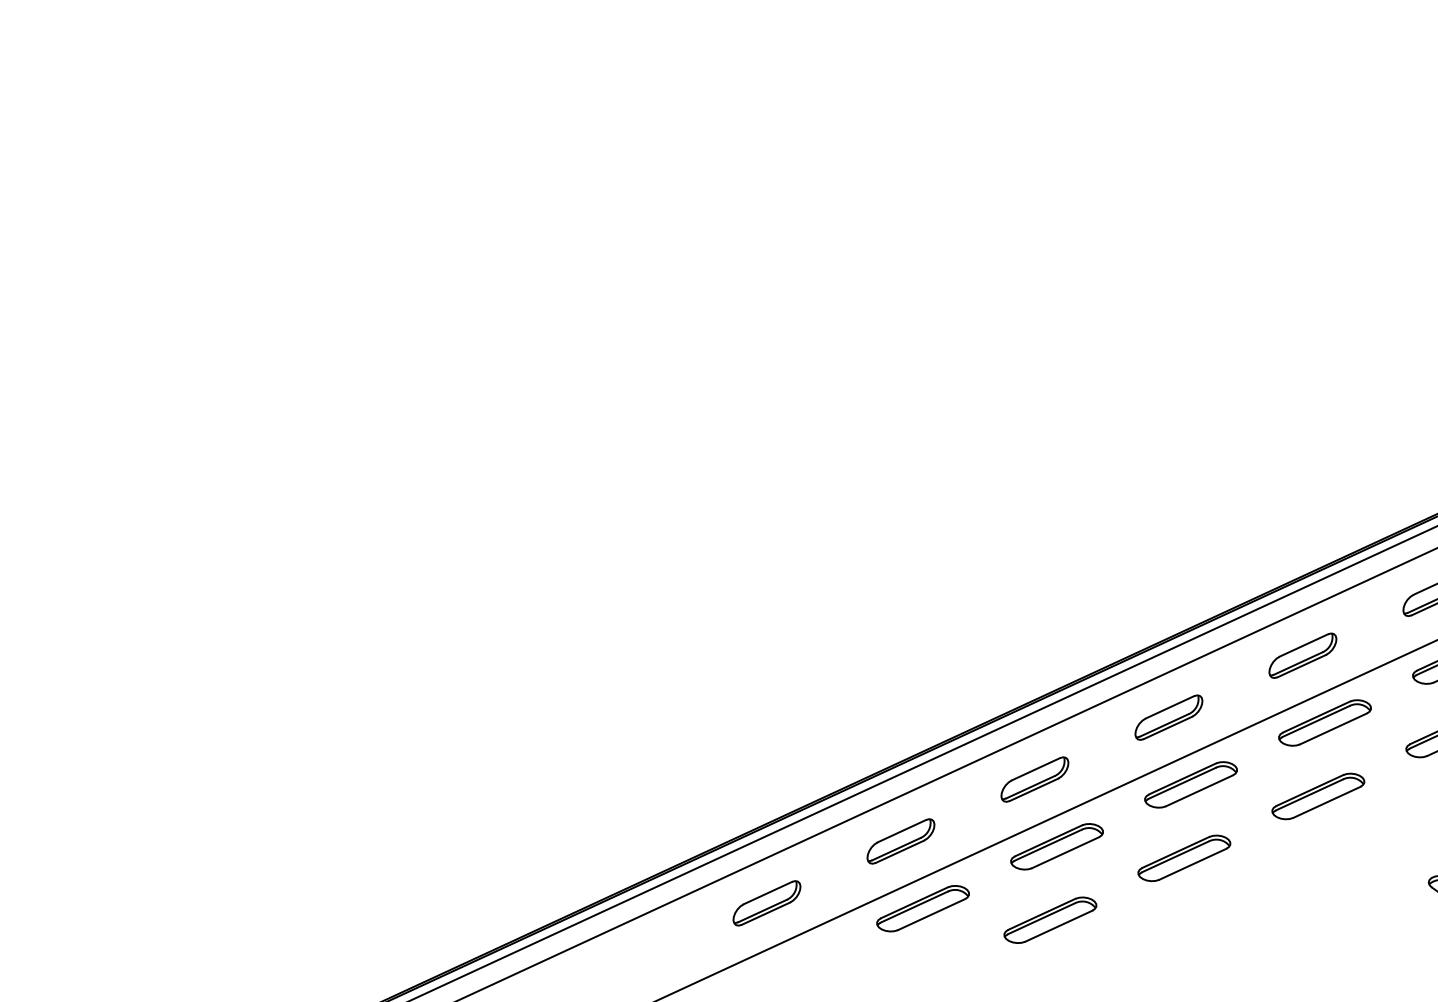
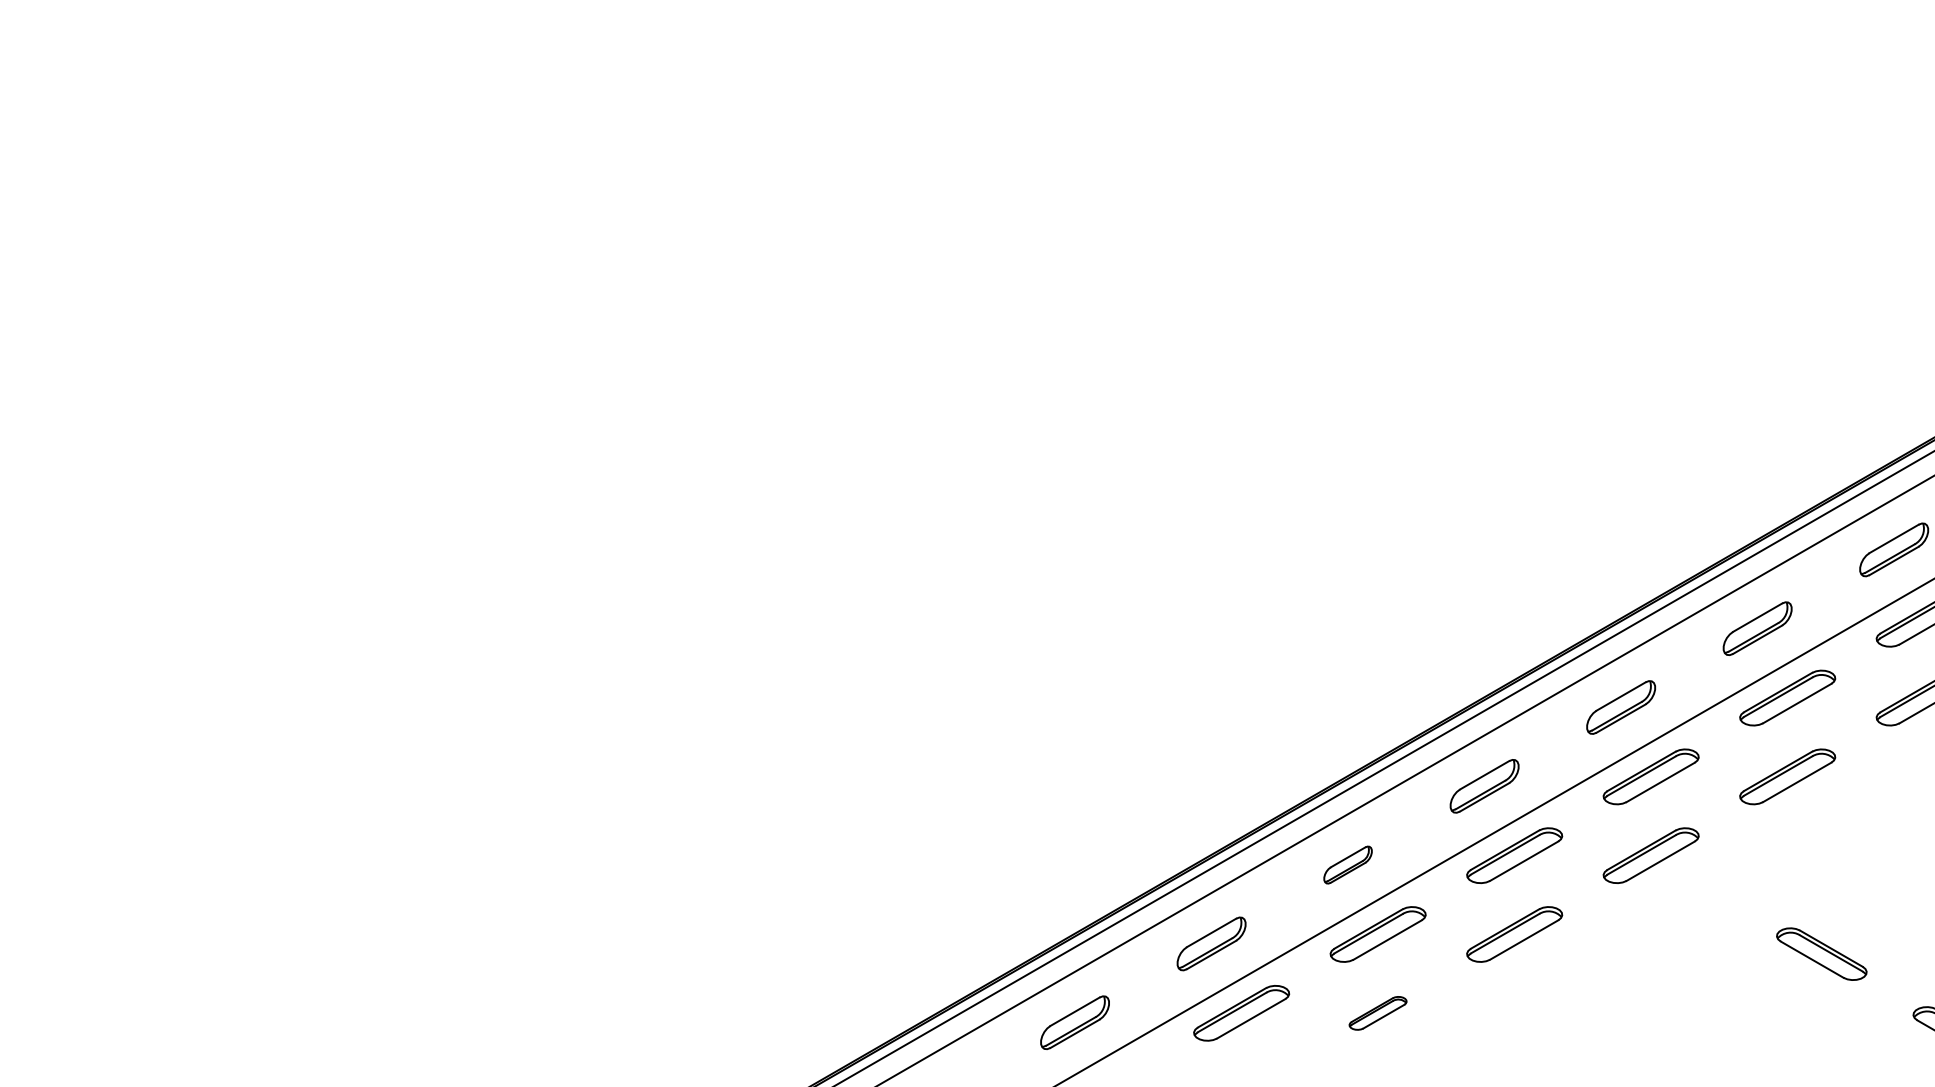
part: (1034, 778) -> (1347, 864), size x0.7
part: (1049, 920) -> (1377, 1013), size x0.6

